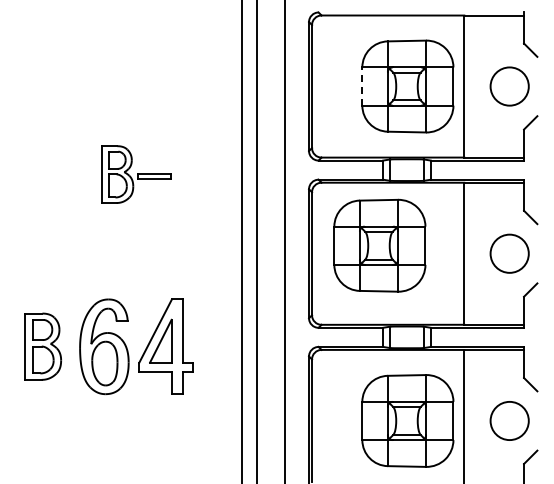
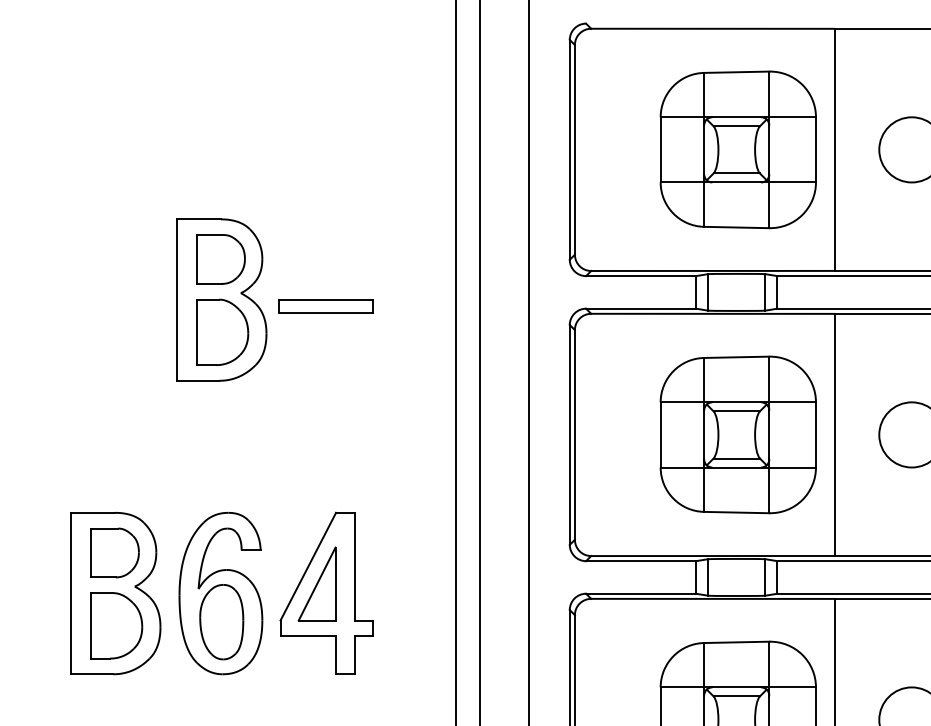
line: (362, 86) -> (660, 149), dashed -> solid
part: (136, 174) -> (275, 299), size x1.67
part: (379, 245) -> (737, 434), moved
part: (42, 346) -> (115, 593), size x1.43

